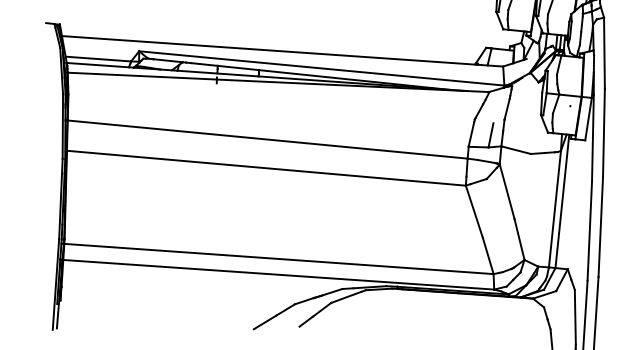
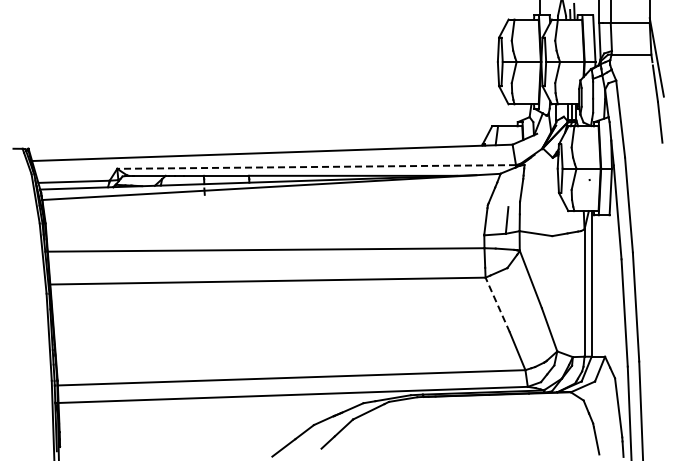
line: (321, 67) -> (316, 166), solid -> dashed
line: (474, 211) -> (497, 304), solid -> dashed

